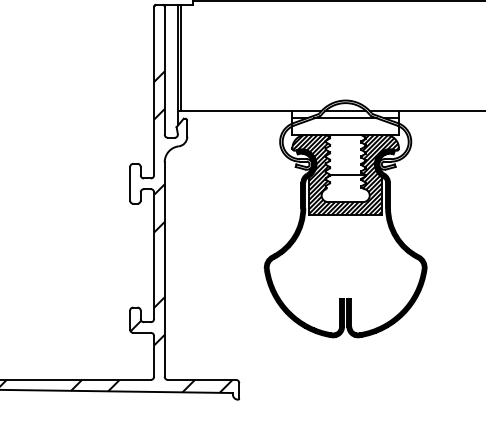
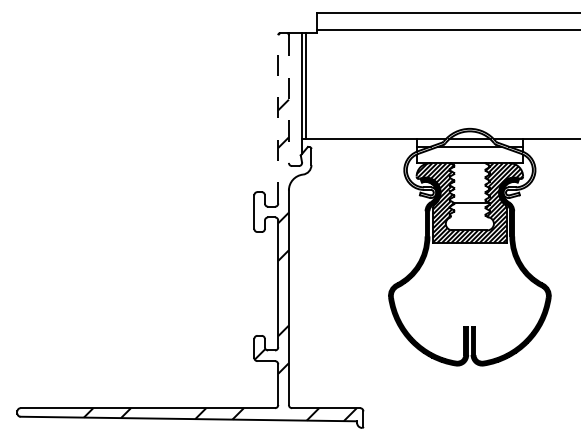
line: (164, 71) -> (288, 99), solid -> dashed
line: (154, 90) -> (278, 118), solid -> dashed

